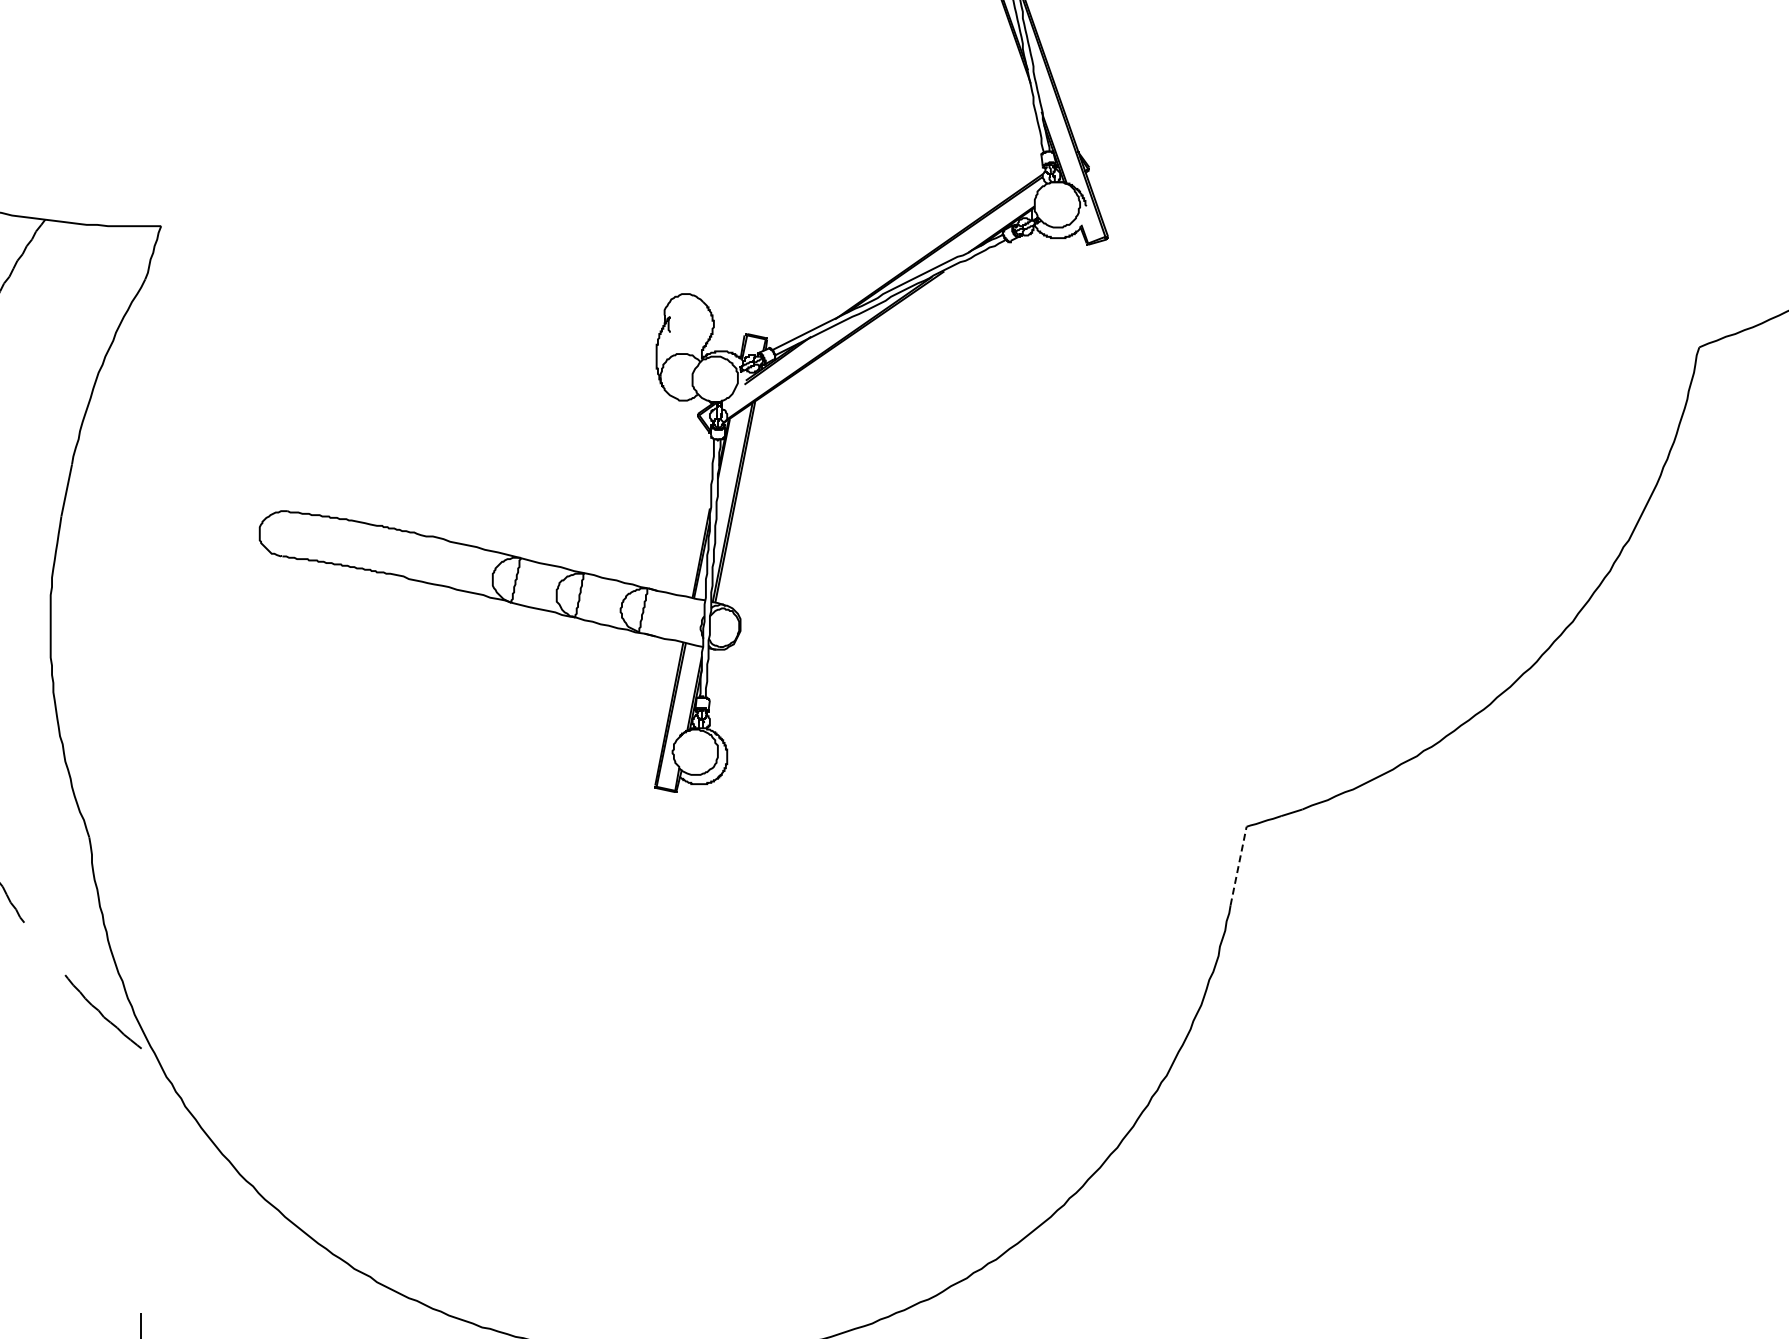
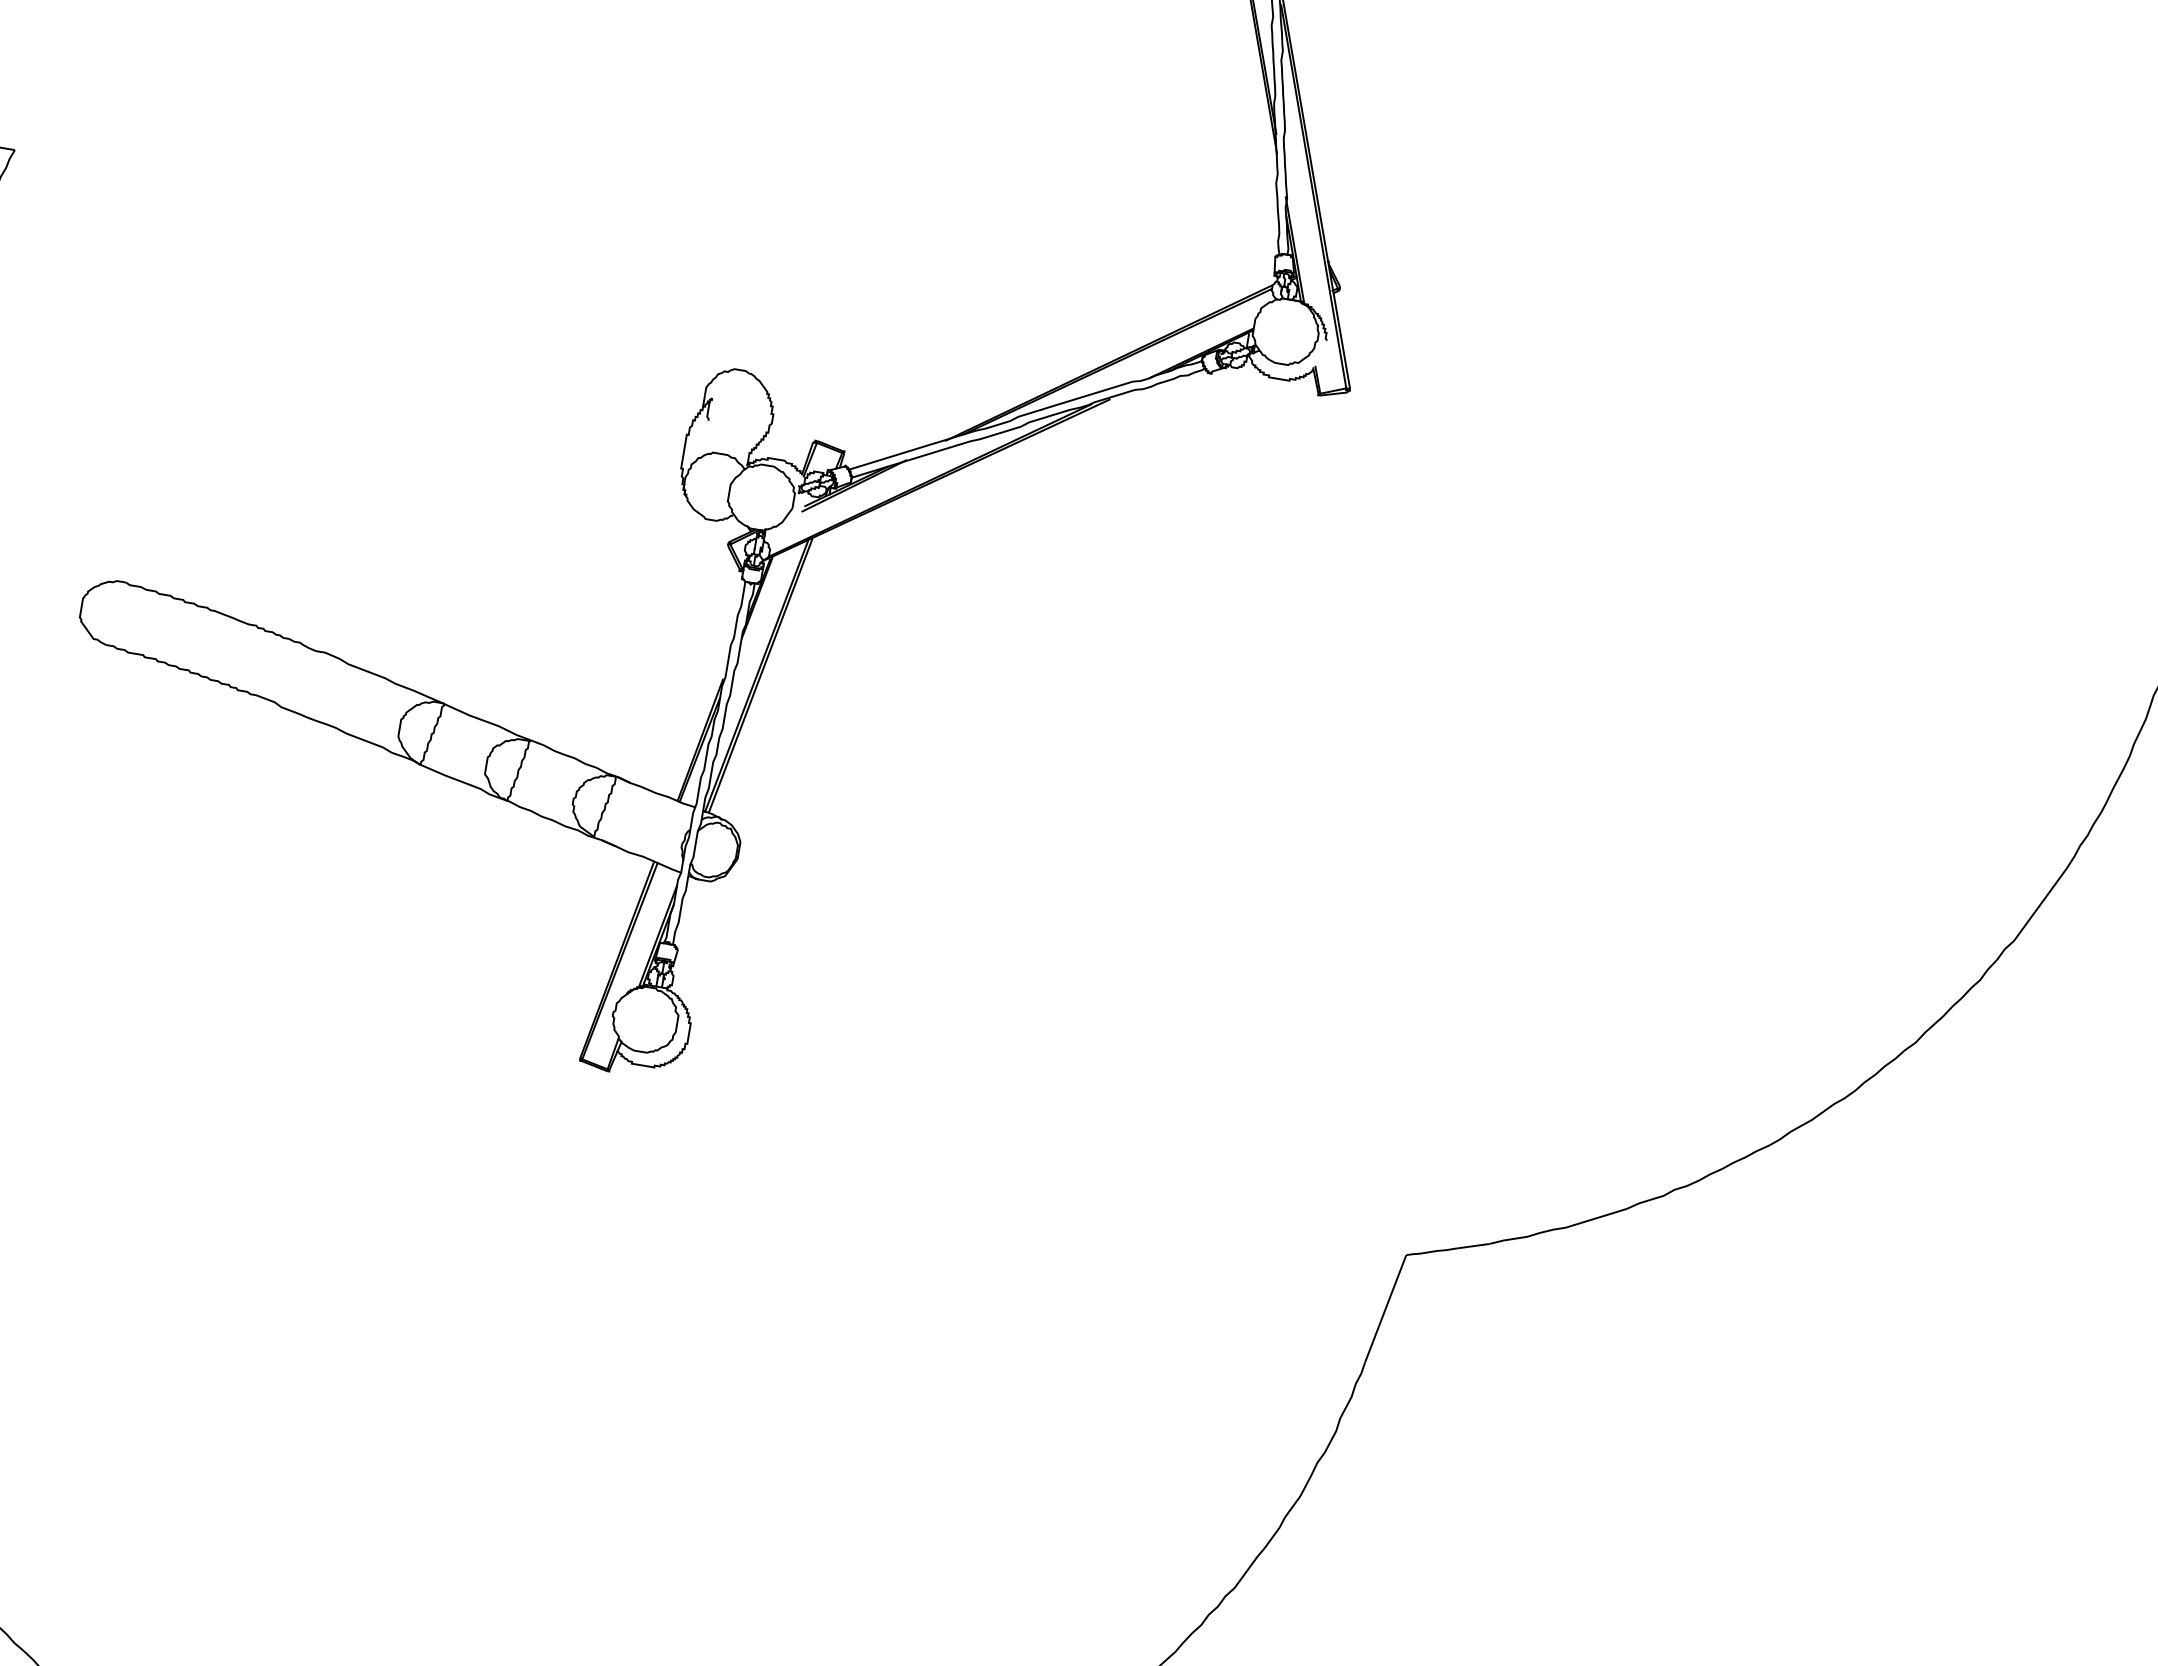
line: (1238, 865) -> (1385, 1307), dashed -> solid

